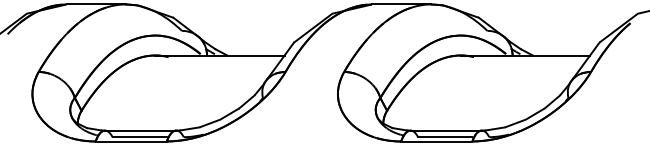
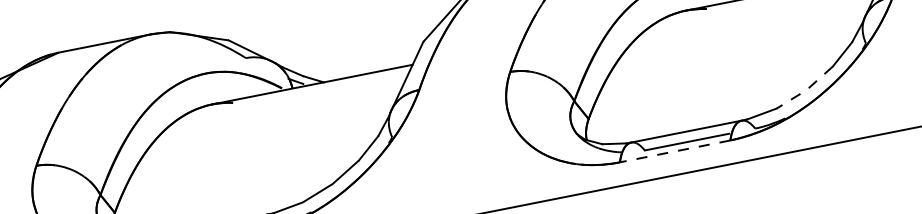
line: (525, 119) -> (805, 90), solid -> dashed
line: (436, 141) -> (674, 151), solid -> dashed

